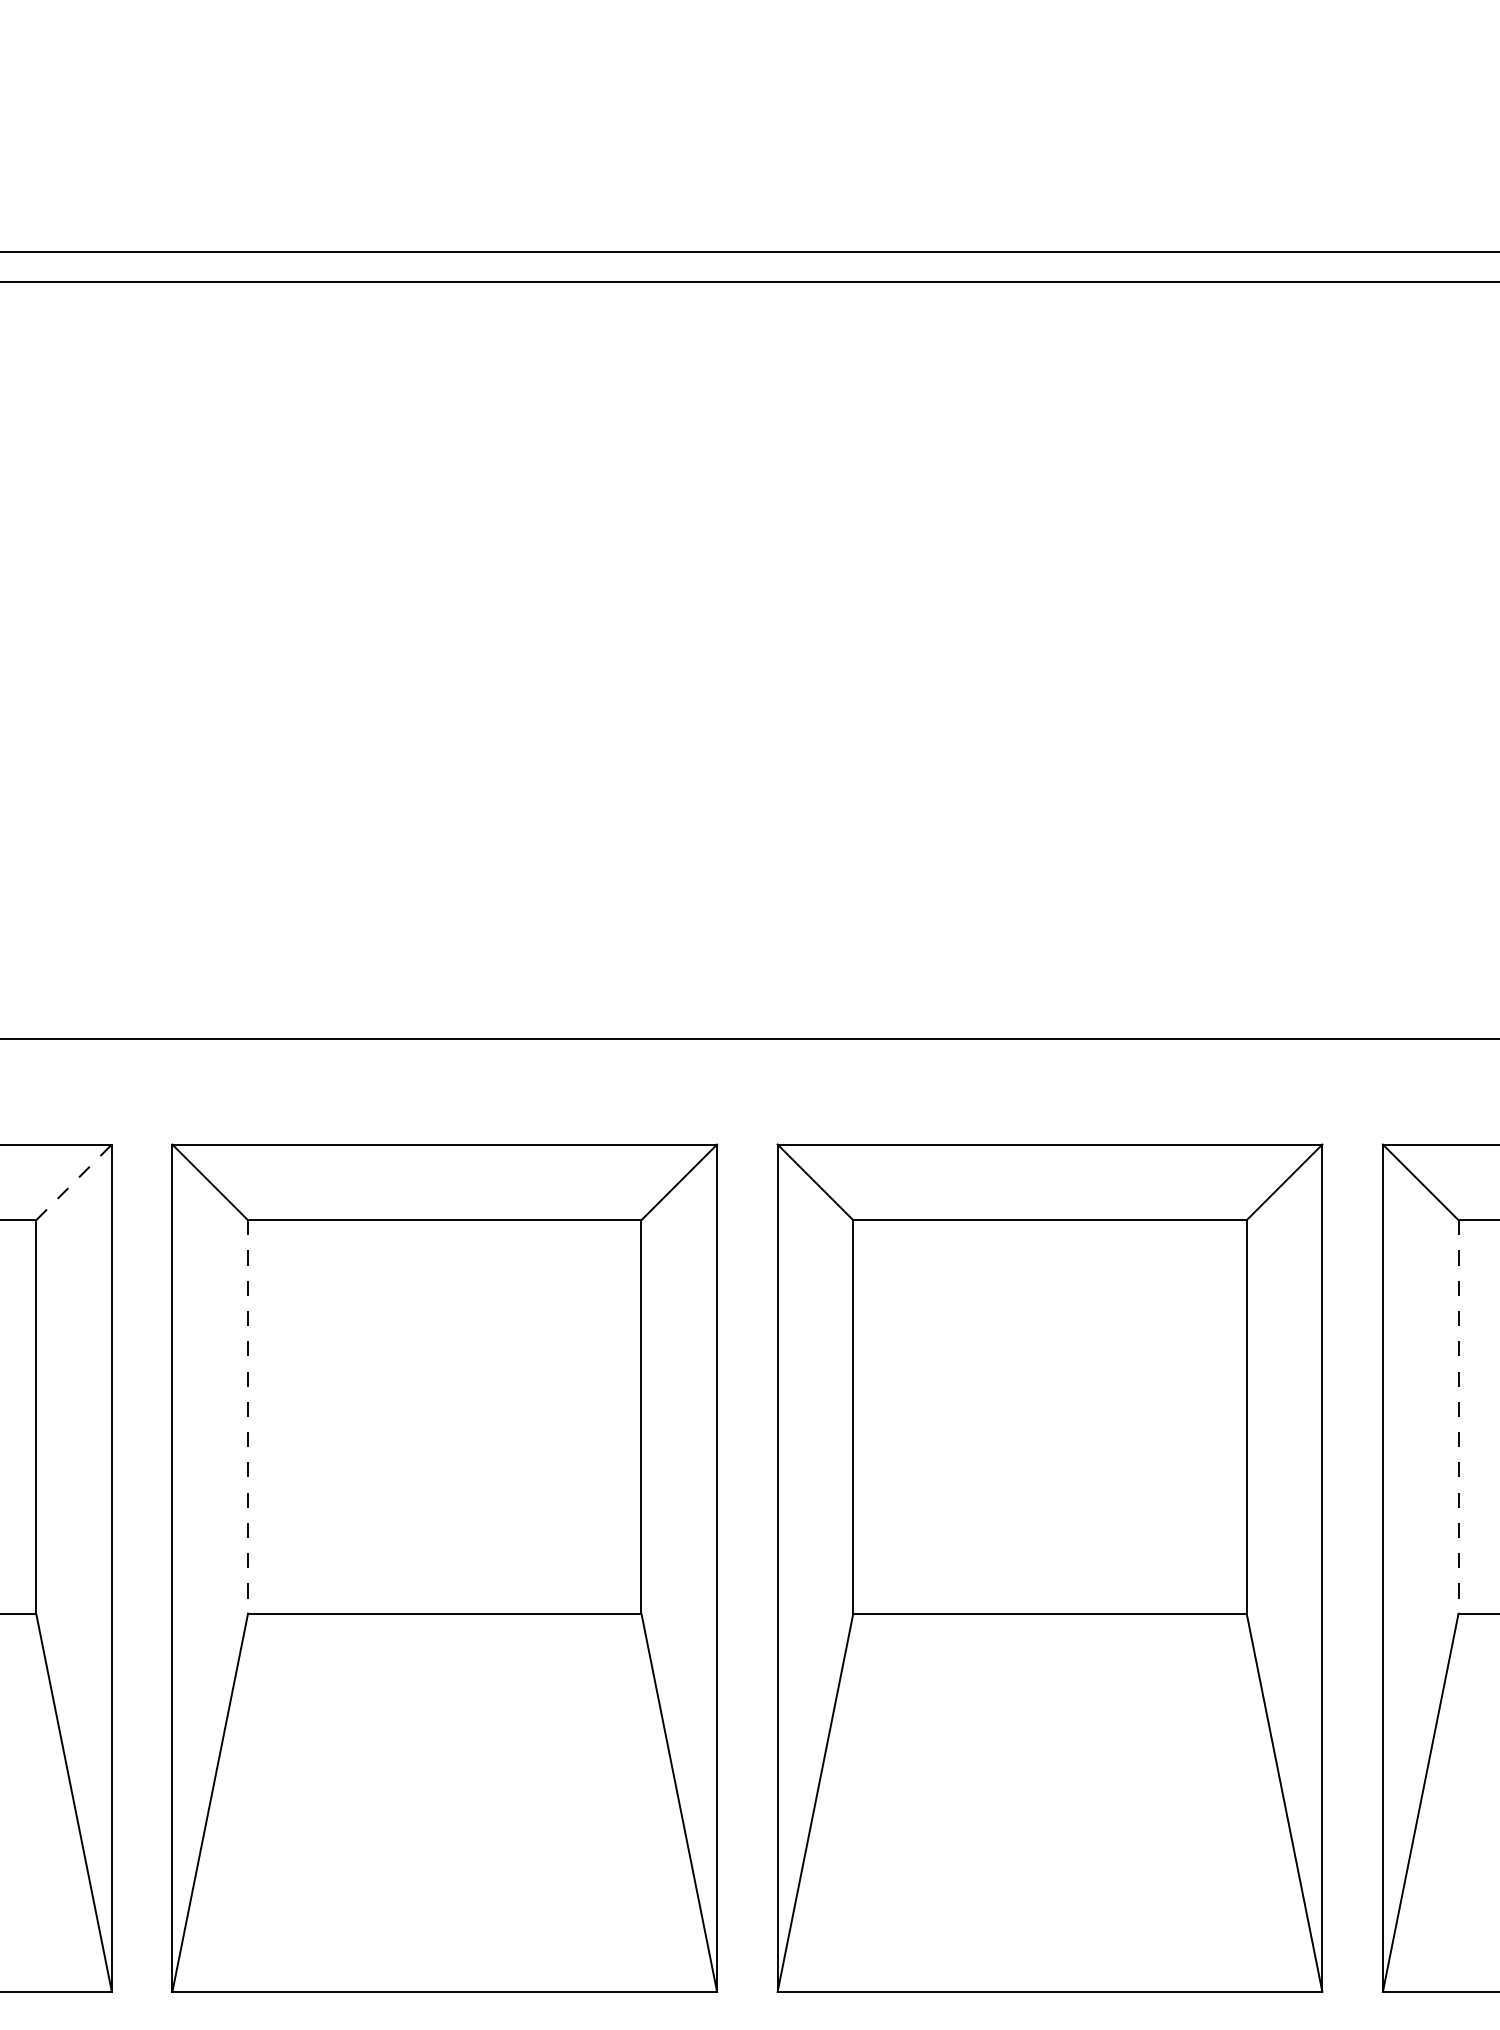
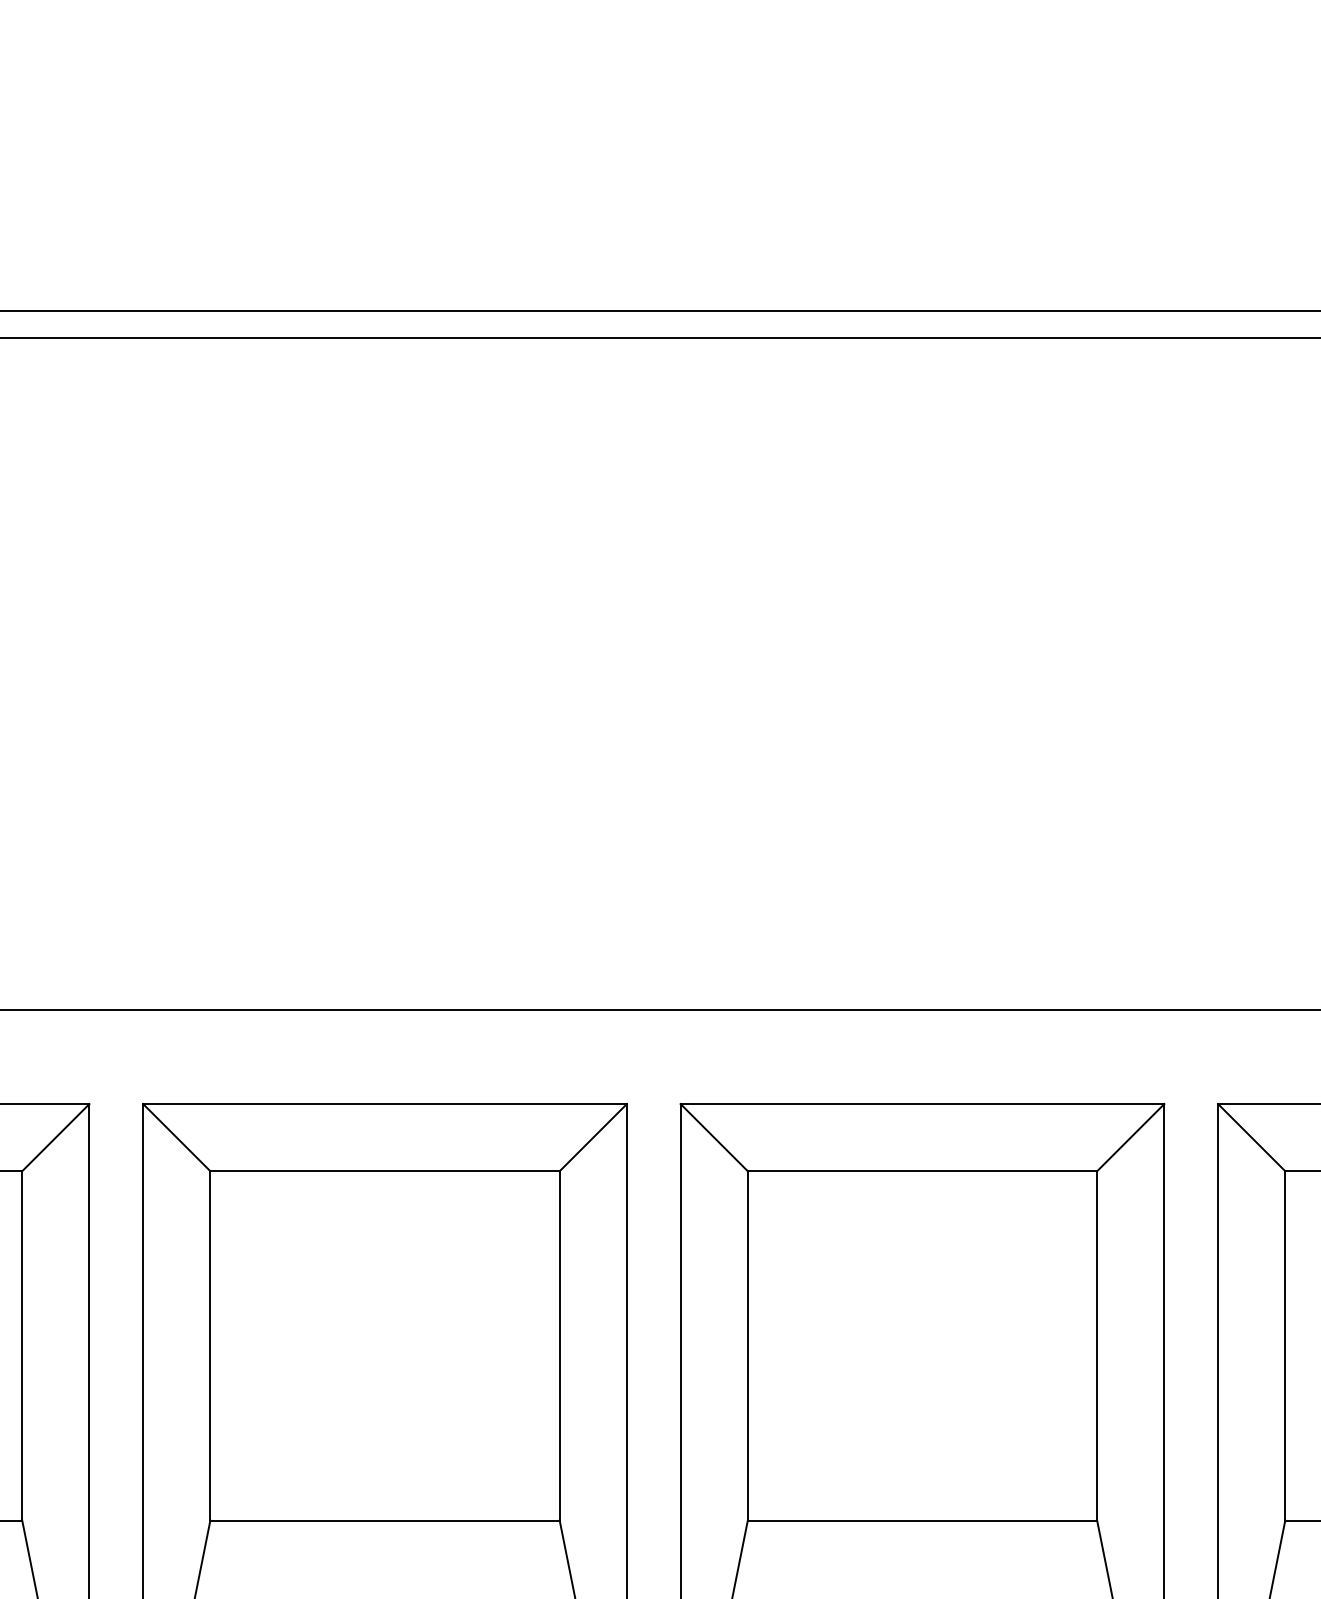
line: (74, 1182) -> (56, 1137), dashed -> solid
line: (248, 1416) -> (210, 1345), dashed -> solid
line: (1458, 1416) -> (1285, 1345), dashed -> solid

